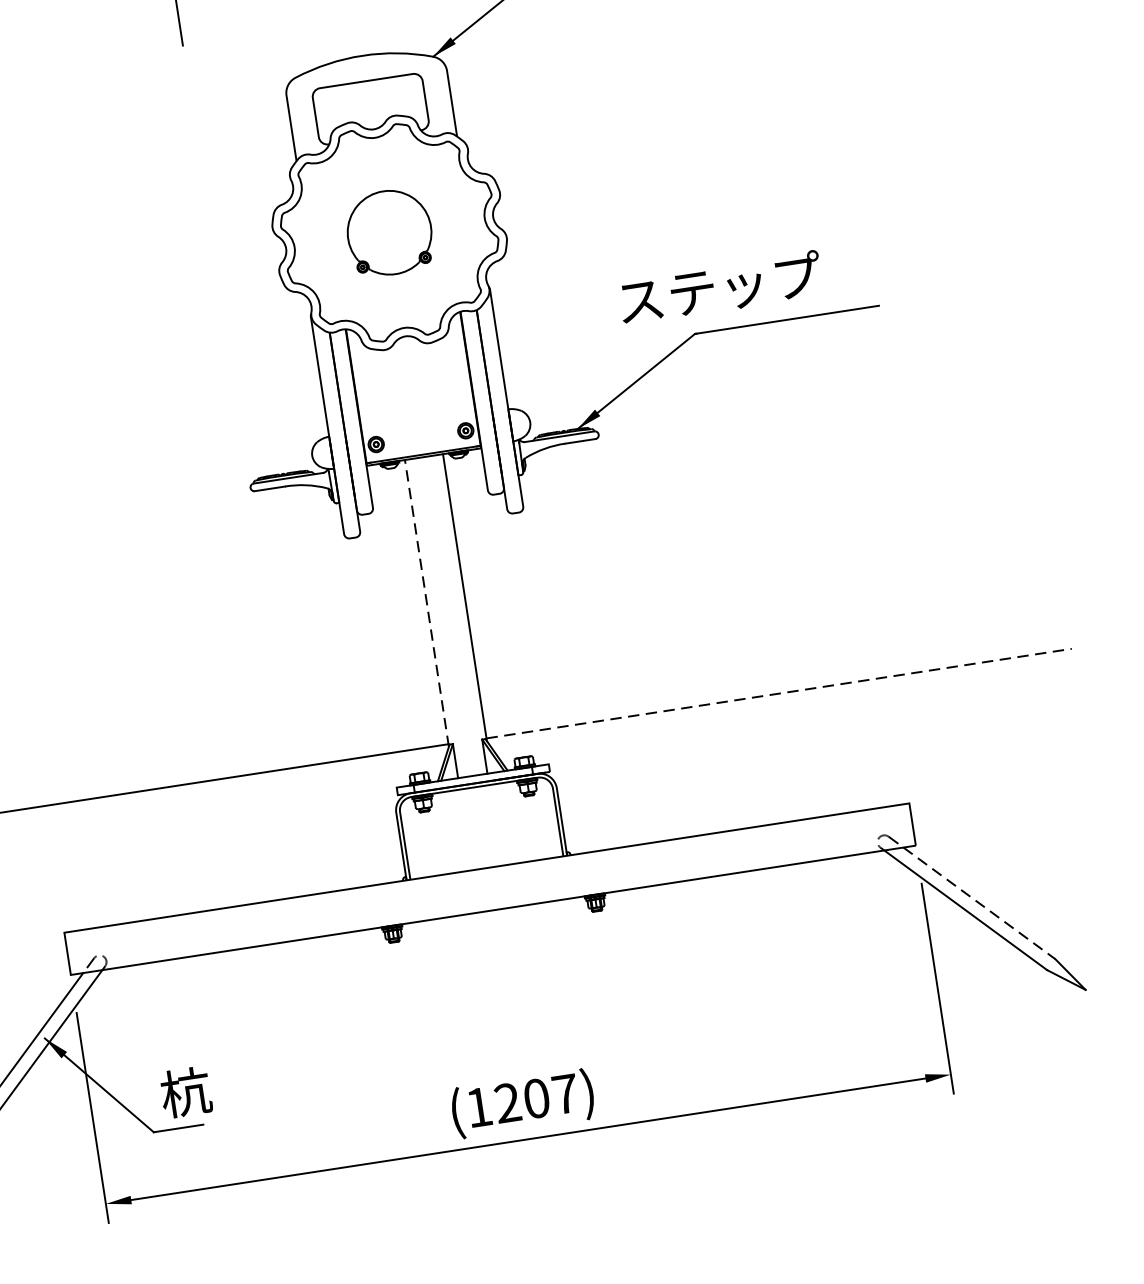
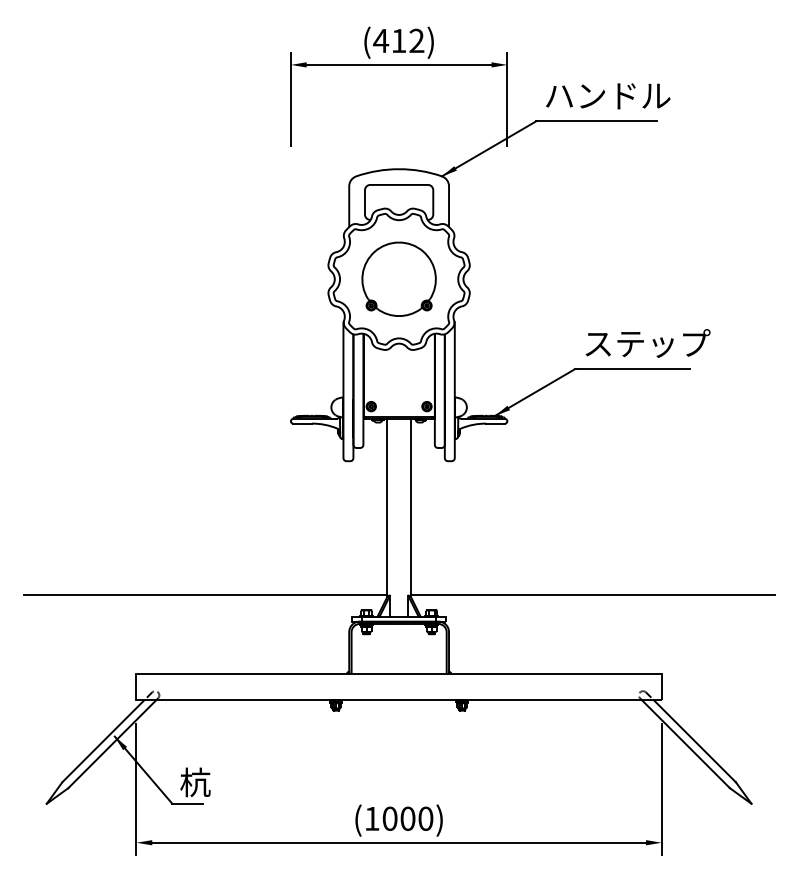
part: (388, 231) -> (398, 278), size x1.43
text: (719, 288) -> (647, 343), moved
line: (427, 602) -> (387, 507), dashed -> solid
line: (778, 693) -> (592, 595), dashed -> solid
line: (978, 903) -> (694, 741), dashed -> solid
text: (535, 1098) -> (407, 818), (1207) -> (1000)

